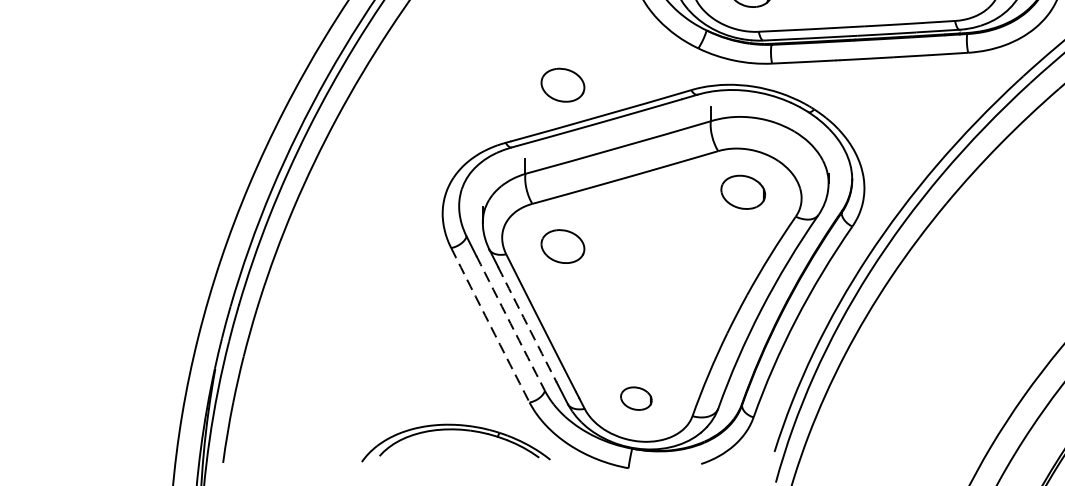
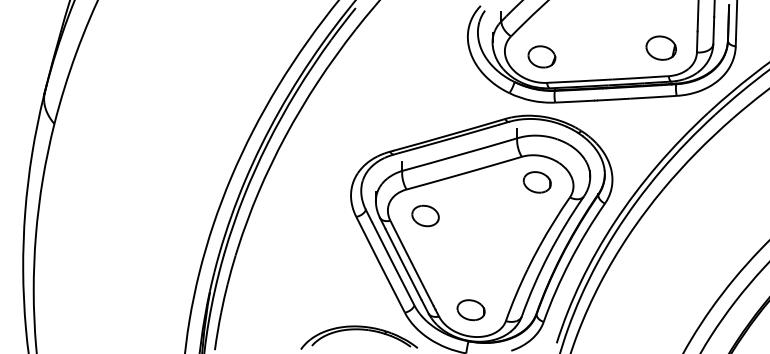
part: (562, 84) -> (425, 115), removed
arc: (511, 323) -> (393, 263), dashed -> solid
arc: (490, 324) -> (380, 264), dashed -> solid
arc: (527, 324) -> (403, 264), dashed -> solid
part: (635, 399) -> (470, 310), size x1.43

